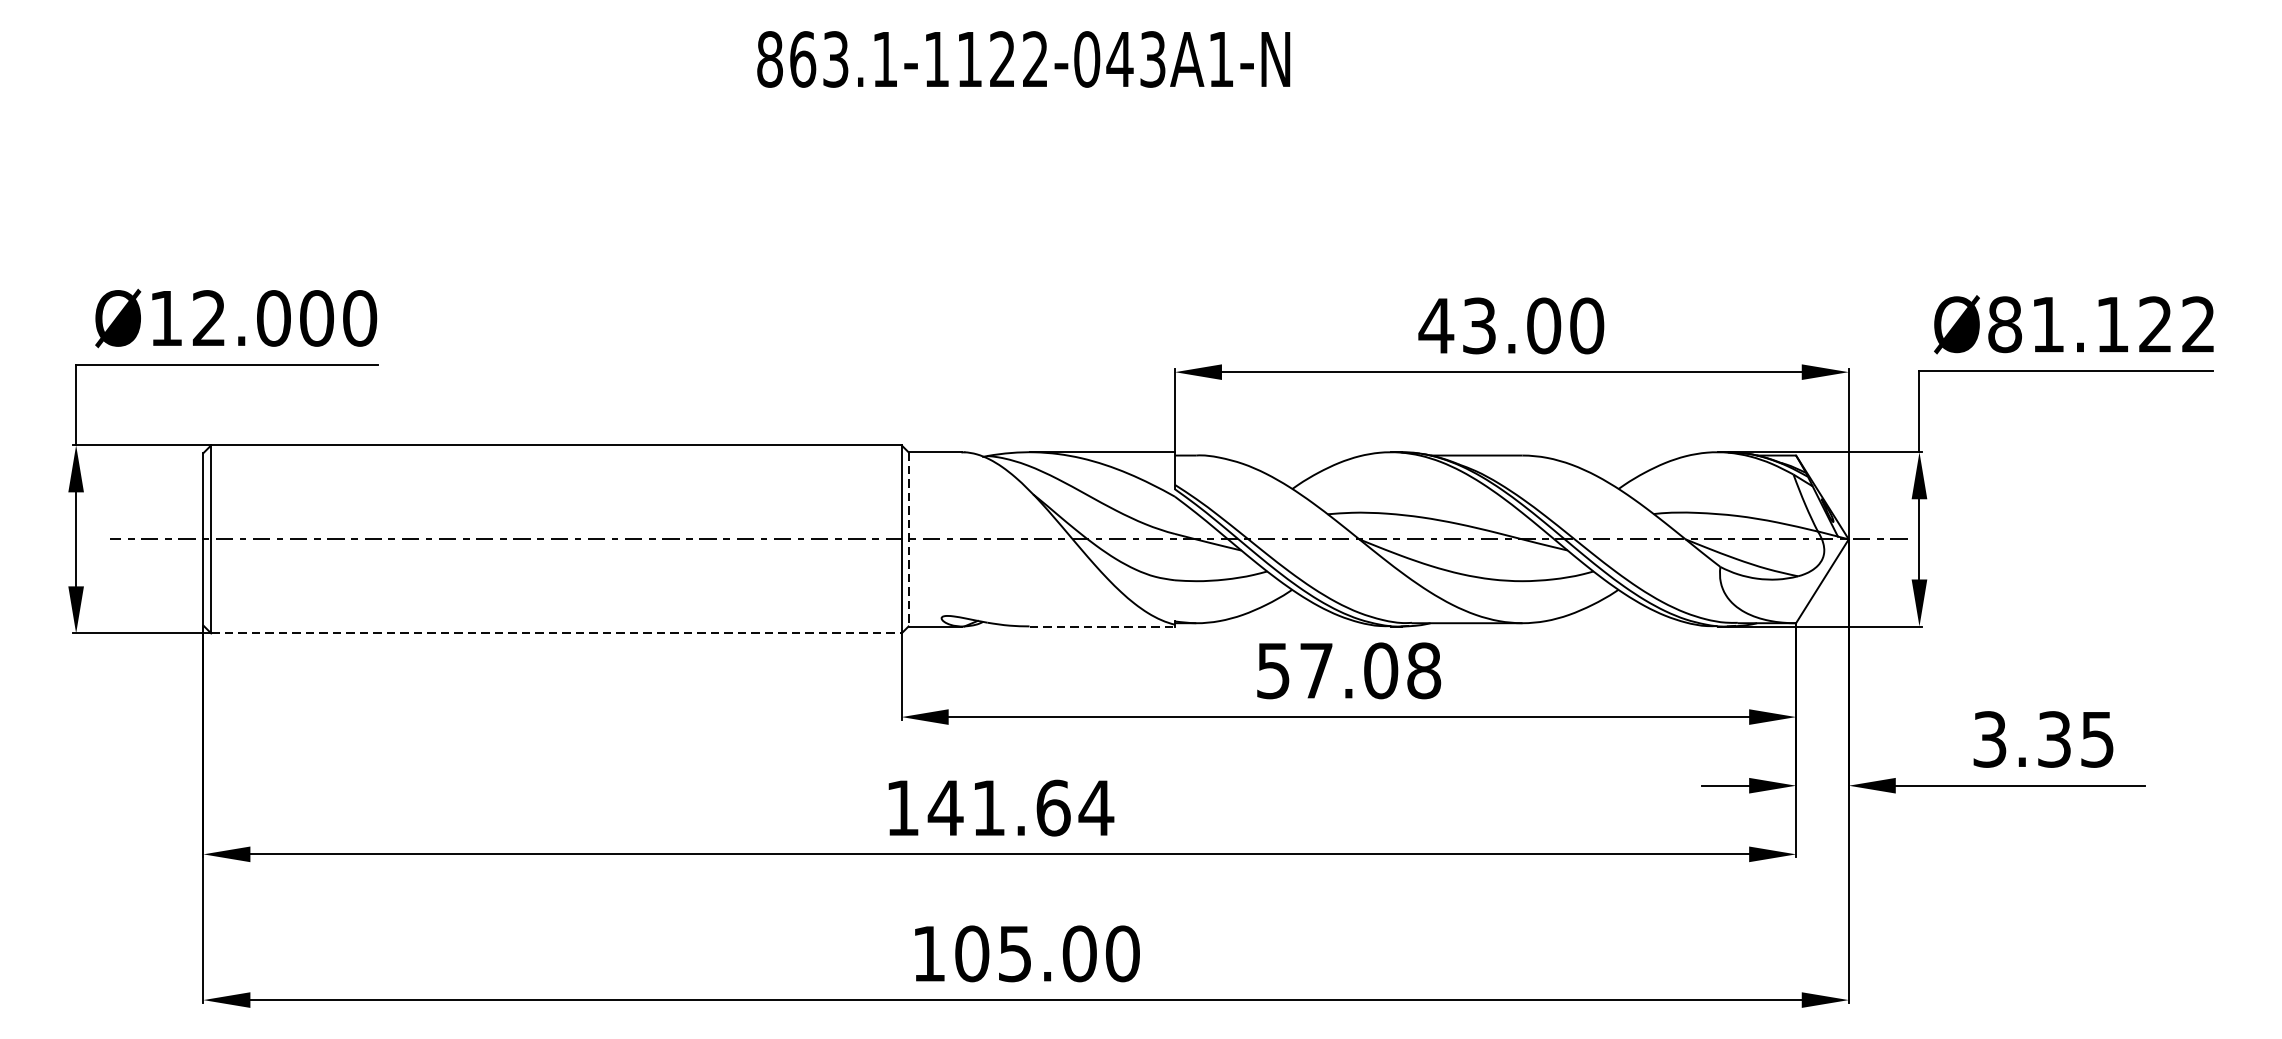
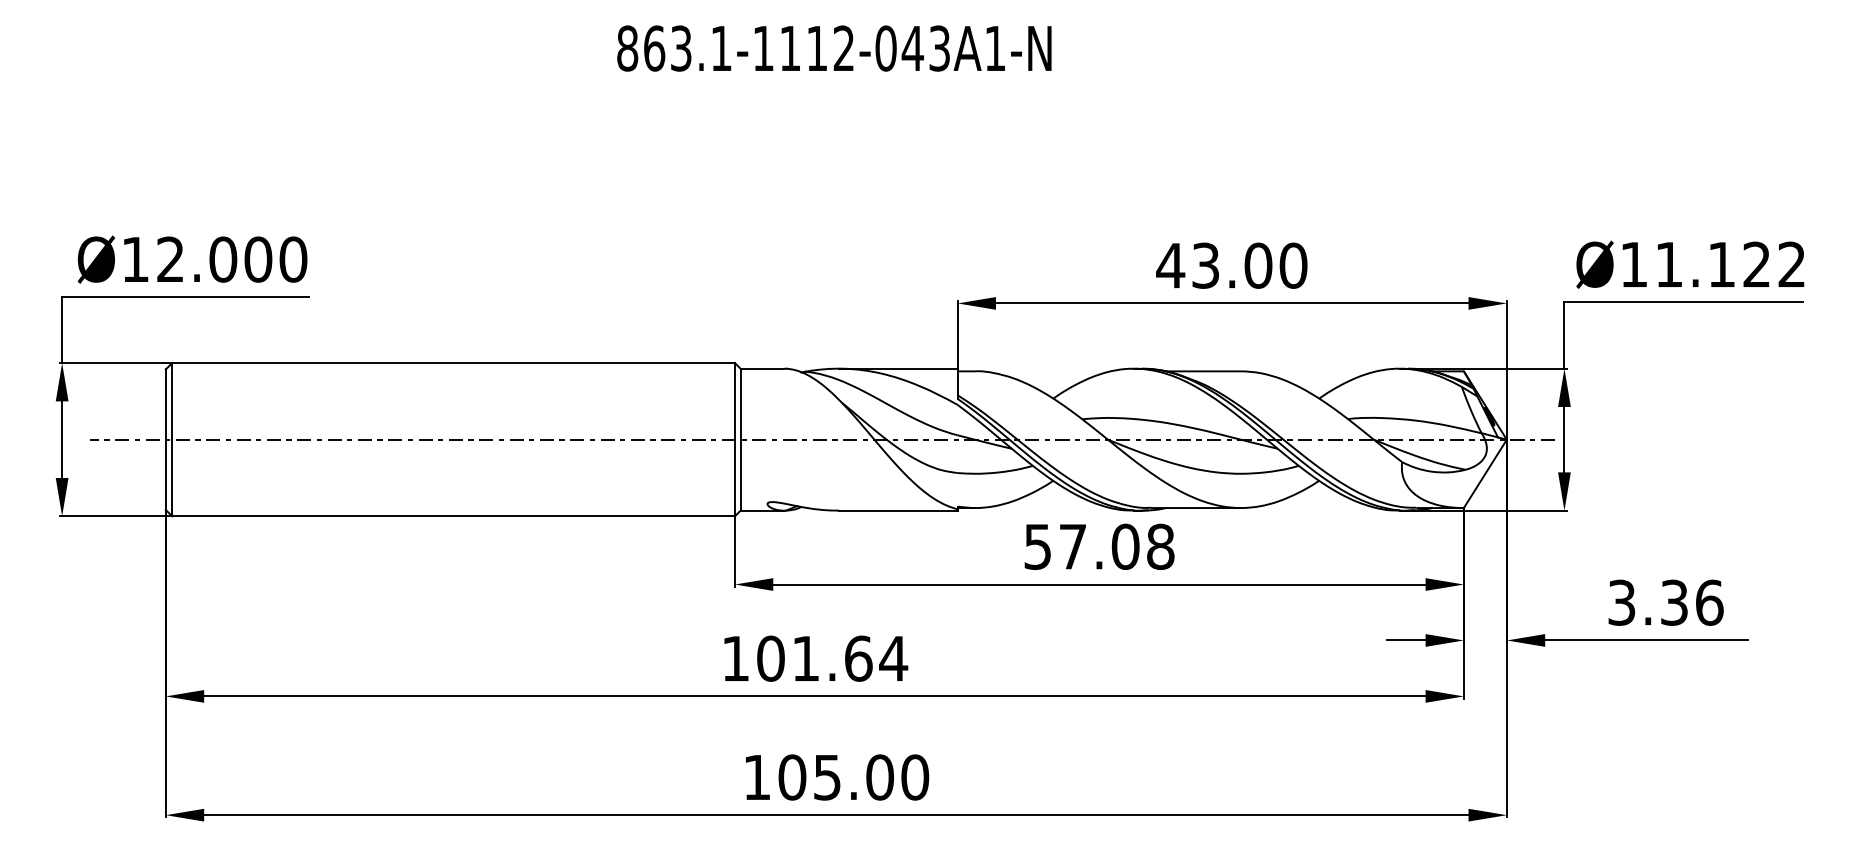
text: (1001, 58) -> (816, 47), 863.1-1122-043A1-N -> 863.1-1112-043A1-N
text: (2004, 324) -> (1633, 264), Ø81.122 -> Ø11.122
line: (908, 540) -> (740, 440), dashed -> solid
line: (1102, 626) -> (898, 510), dashed -> solid
line: (557, 633) -> (454, 516), dashed -> solid
text: (2097, 739) -> (1709, 602), 3.35 -> 3.36
text: (945, 807) -> (770, 658), 141.64 -> 101.64

